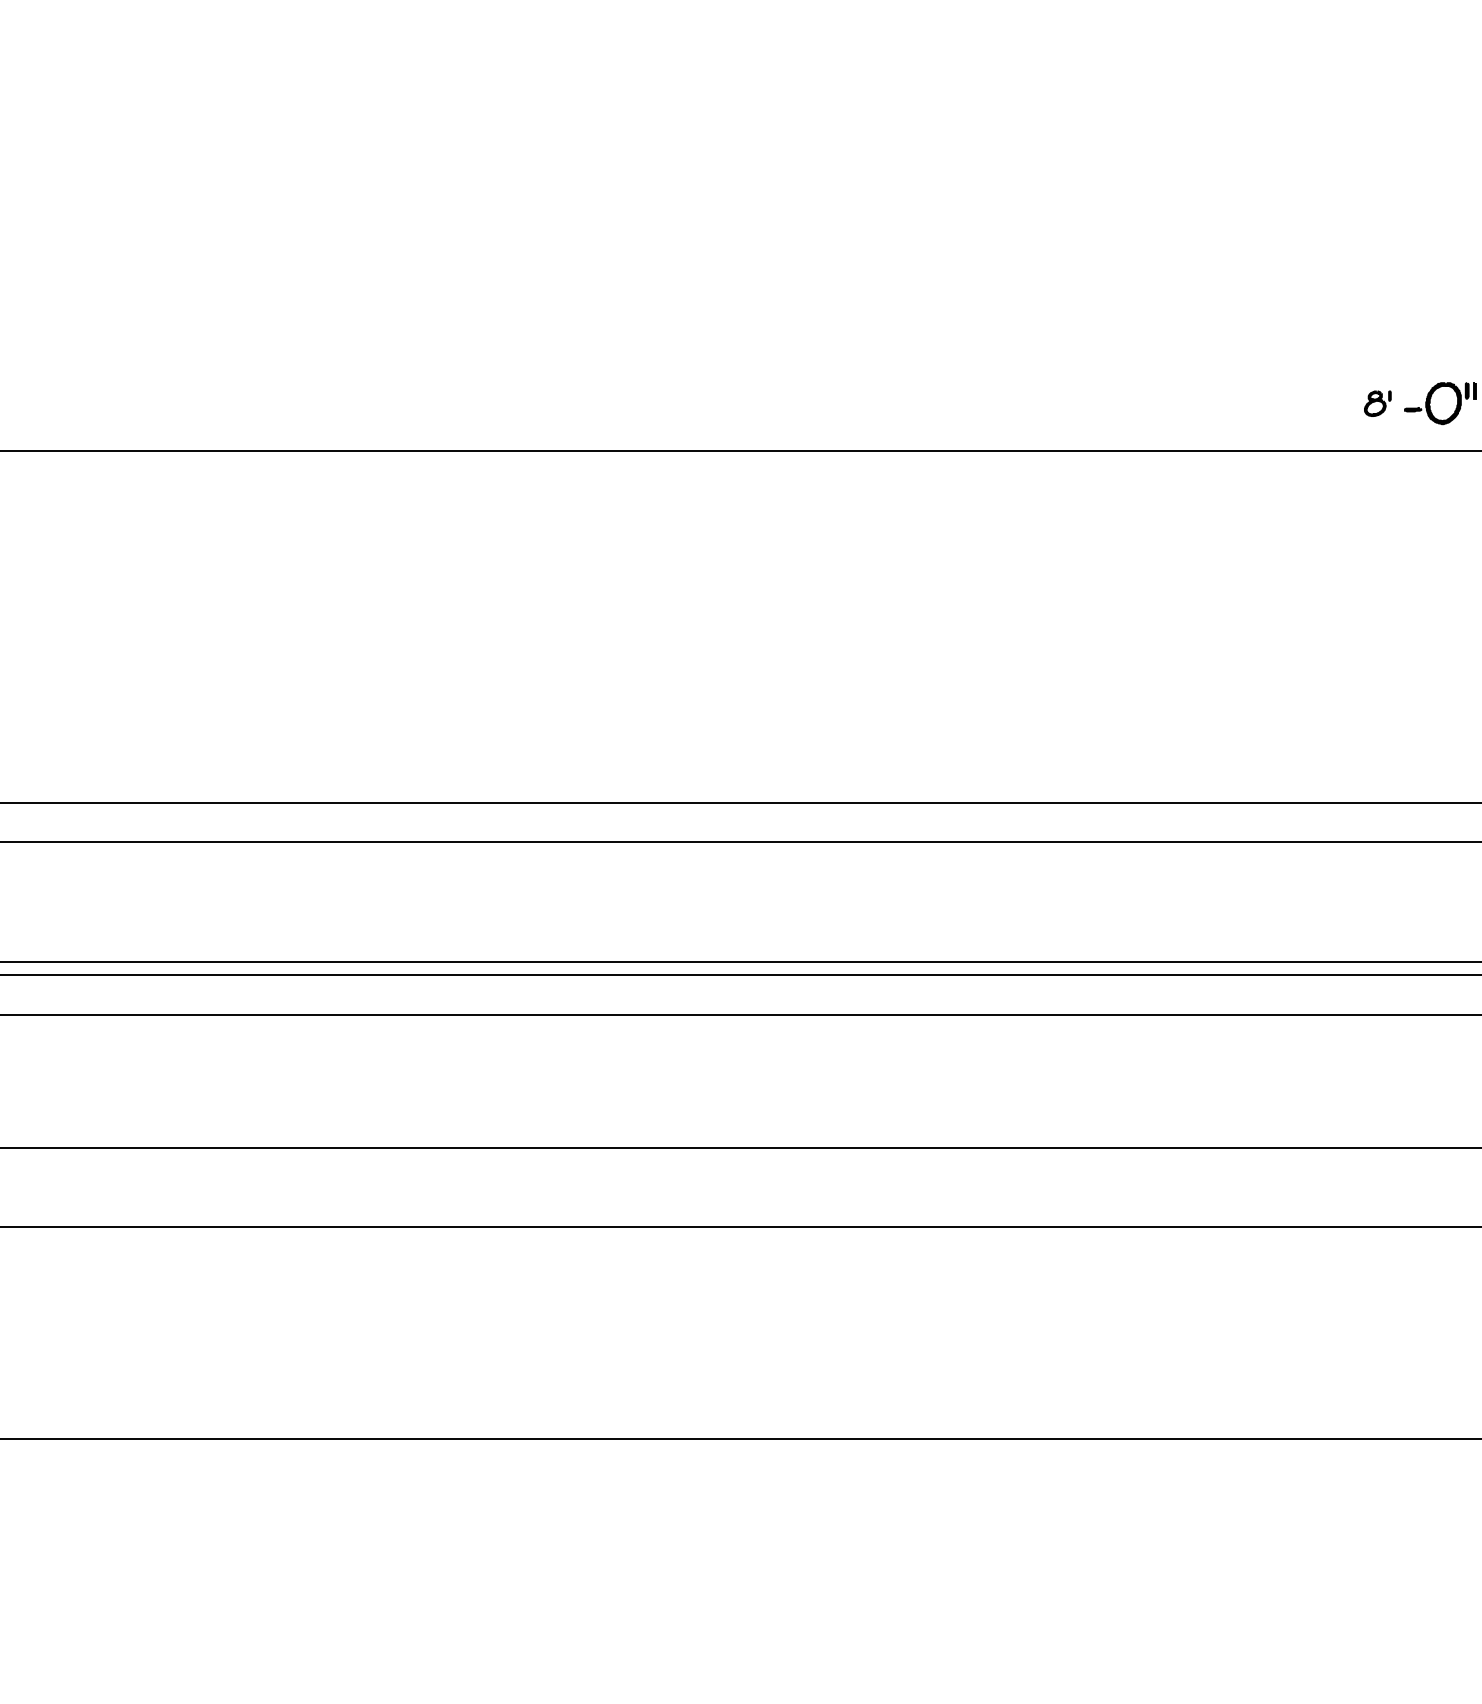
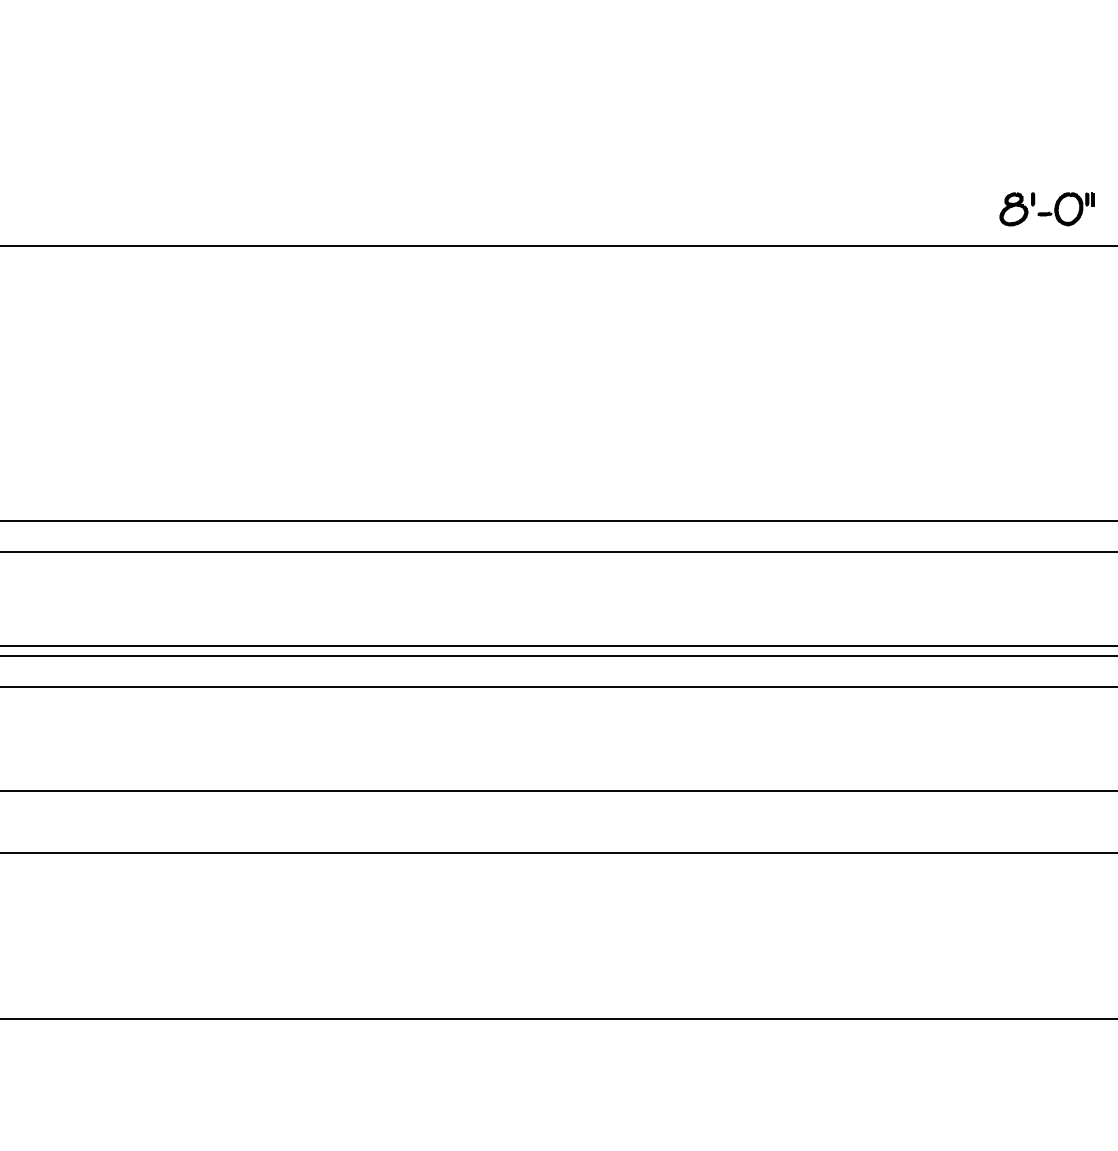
part: (1377, 403) -> (1017, 209), size x1.67

